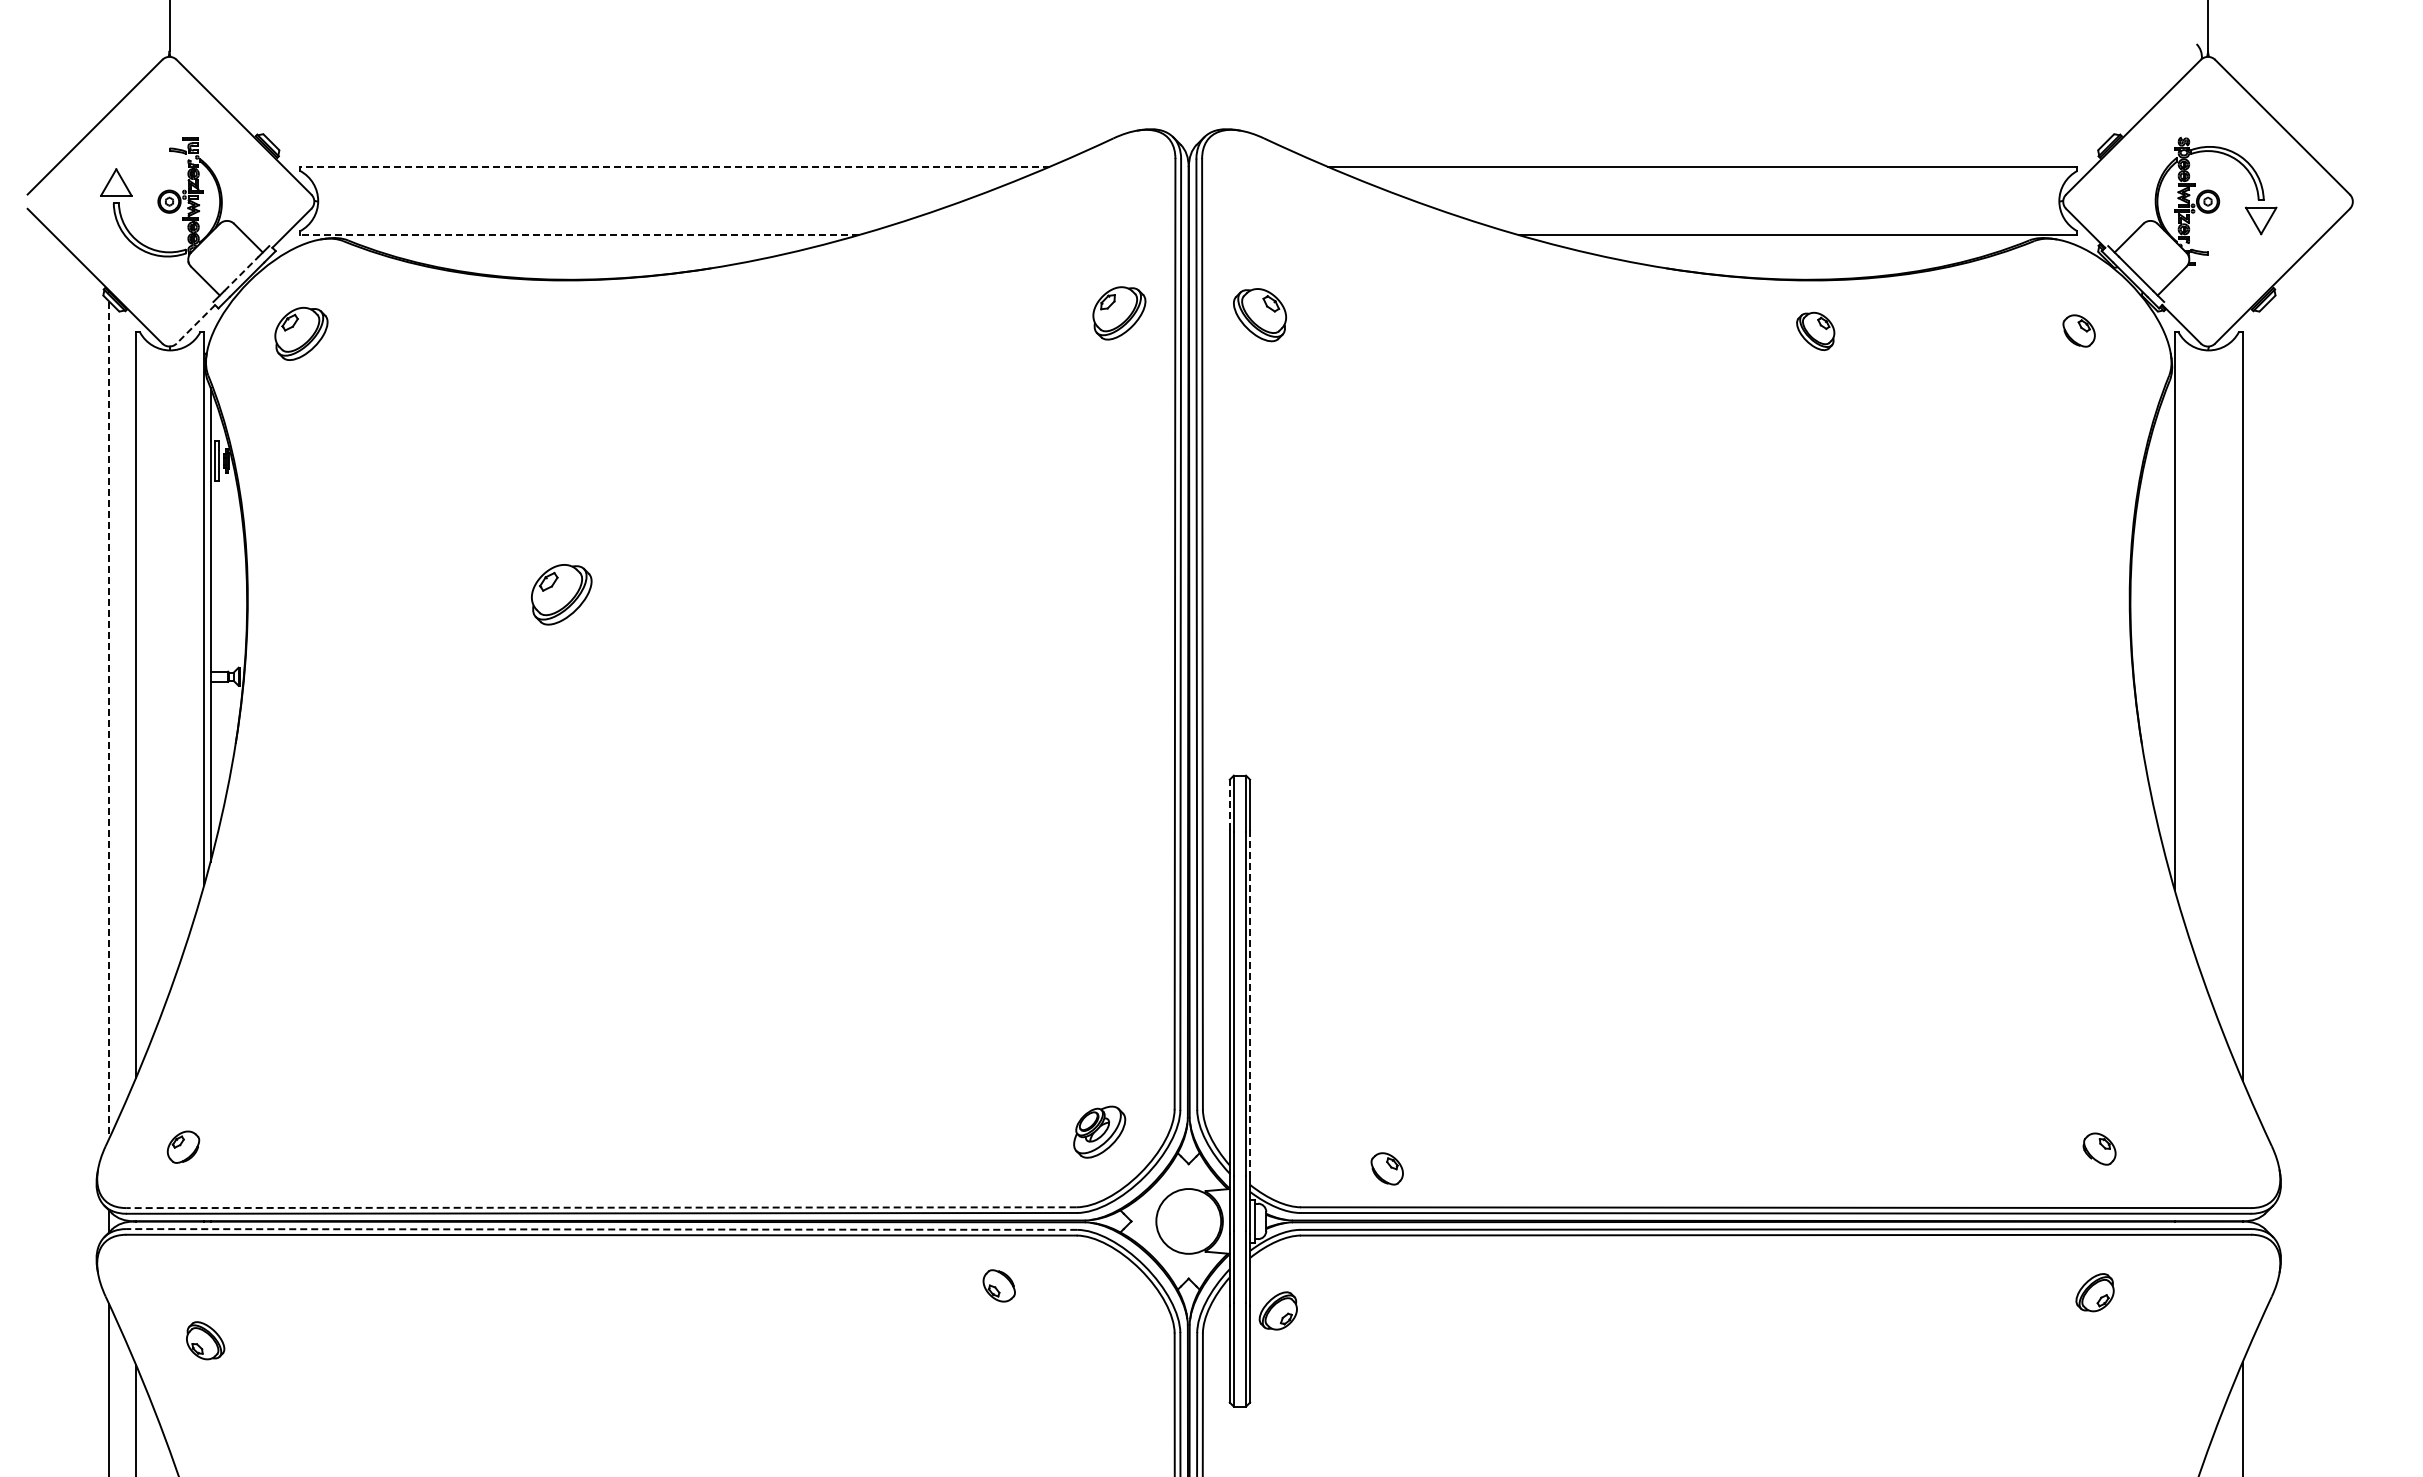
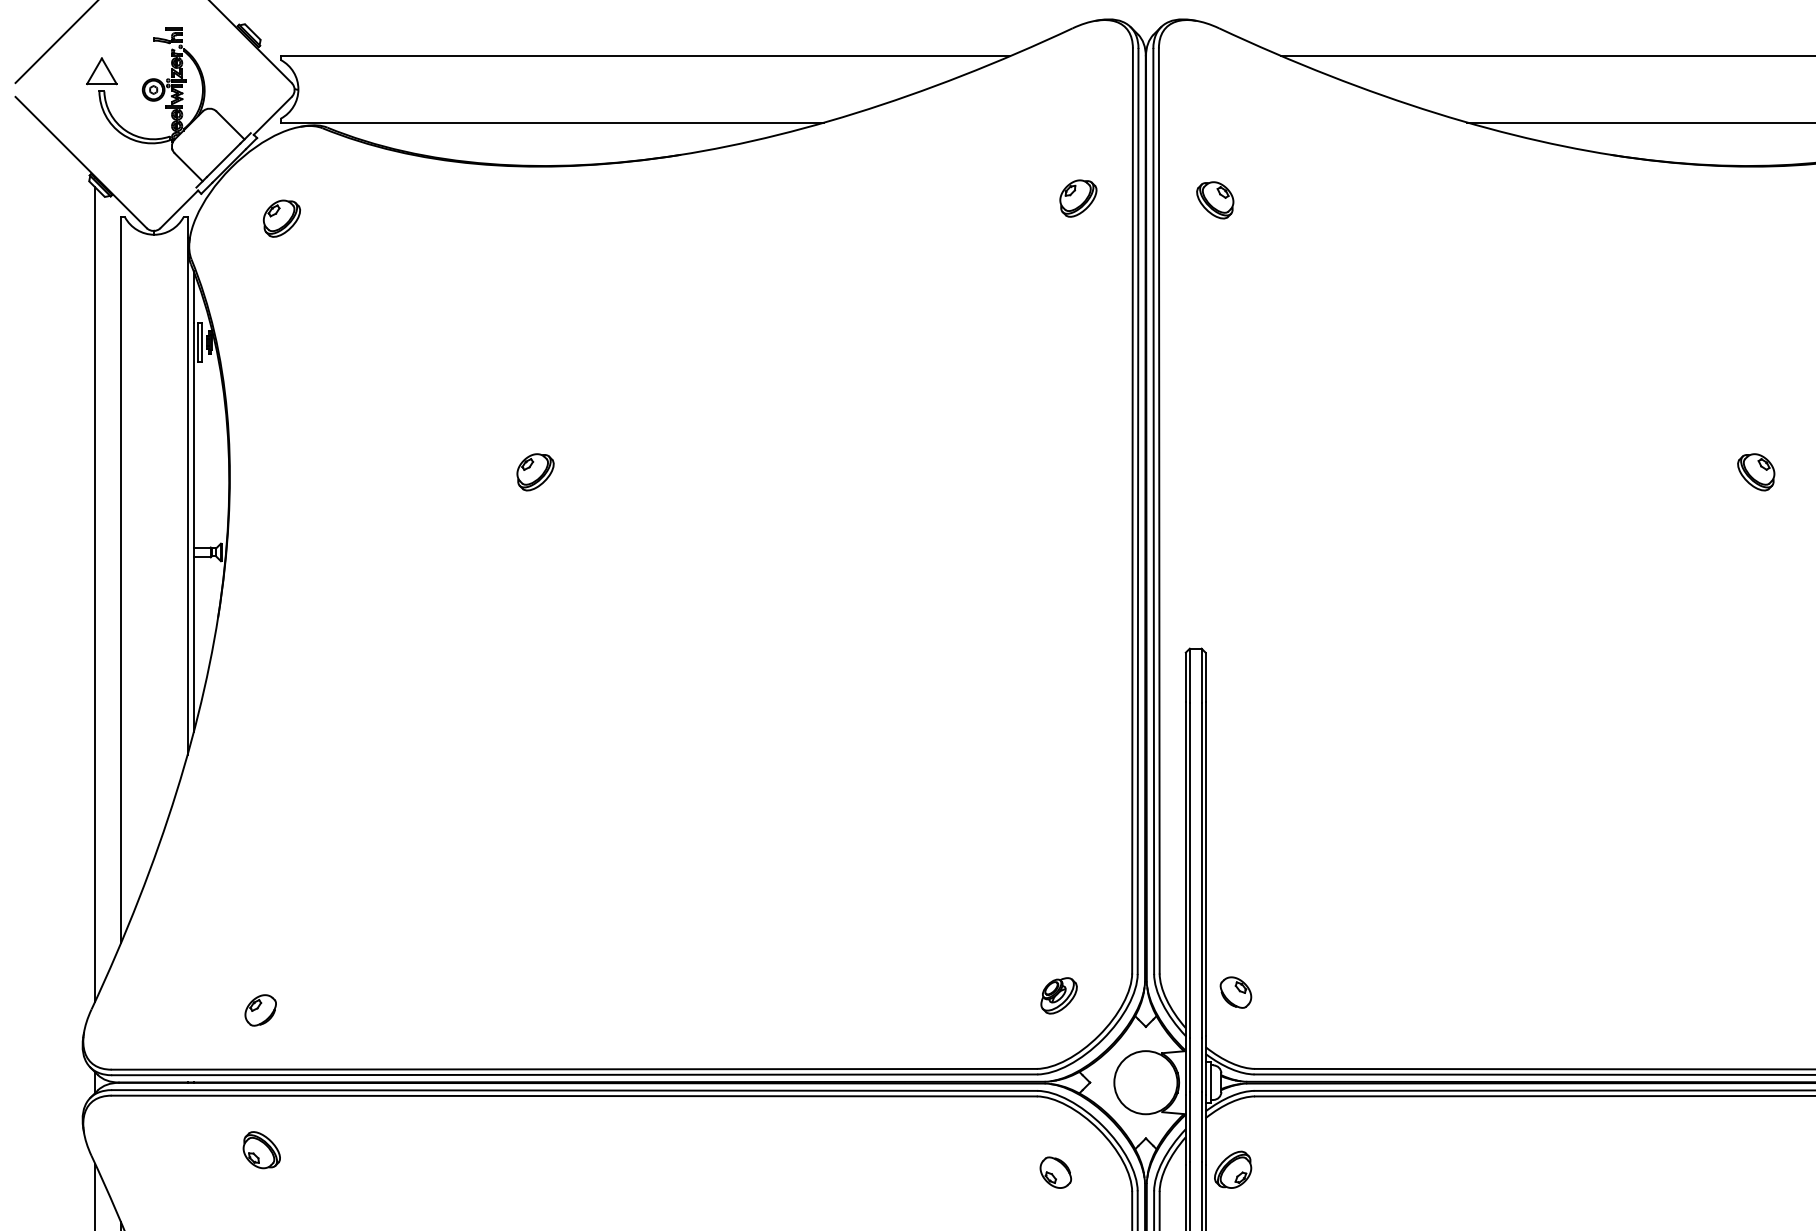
line: (674, 166) -> (645, 55), dashed -> solid
line: (578, 235) -> (551, 122), dashed -> solid
line: (241, 273) -> (223, 159), dashed -> solid
part: (1119, 312) -> (1078, 197), size x0.71
part: (1259, 314) -> (1214, 199), size x0.71
line: (195, 324) -> (178, 209), dashed -> solid
part: (1815, 330) -> (1756, 471), moved
part: (300, 333) -> (281, 218), size x0.71
part: (561, 593) -> (535, 471), size x0.62
line: (109, 720) -> (95, 595), dashed -> solid
line: (1229, 804) -> (1185, 676), dashed -> solid
line: (1250, 1002) -> (1206, 869), dashed -> solid
part: (1099, 1132) -> (1059, 996), size x0.71
part: (183, 1146) -> (260, 1009), moved
part: (1386, 1168) -> (1235, 992), moved
line: (601, 1207) -> (574, 1069), dashed -> solid
line: (601, 1229) -> (574, 1090), dashed -> solid
part: (998, 1285) -> (1055, 1172), moved
part: (205, 1340) -> (261, 1149), moved

